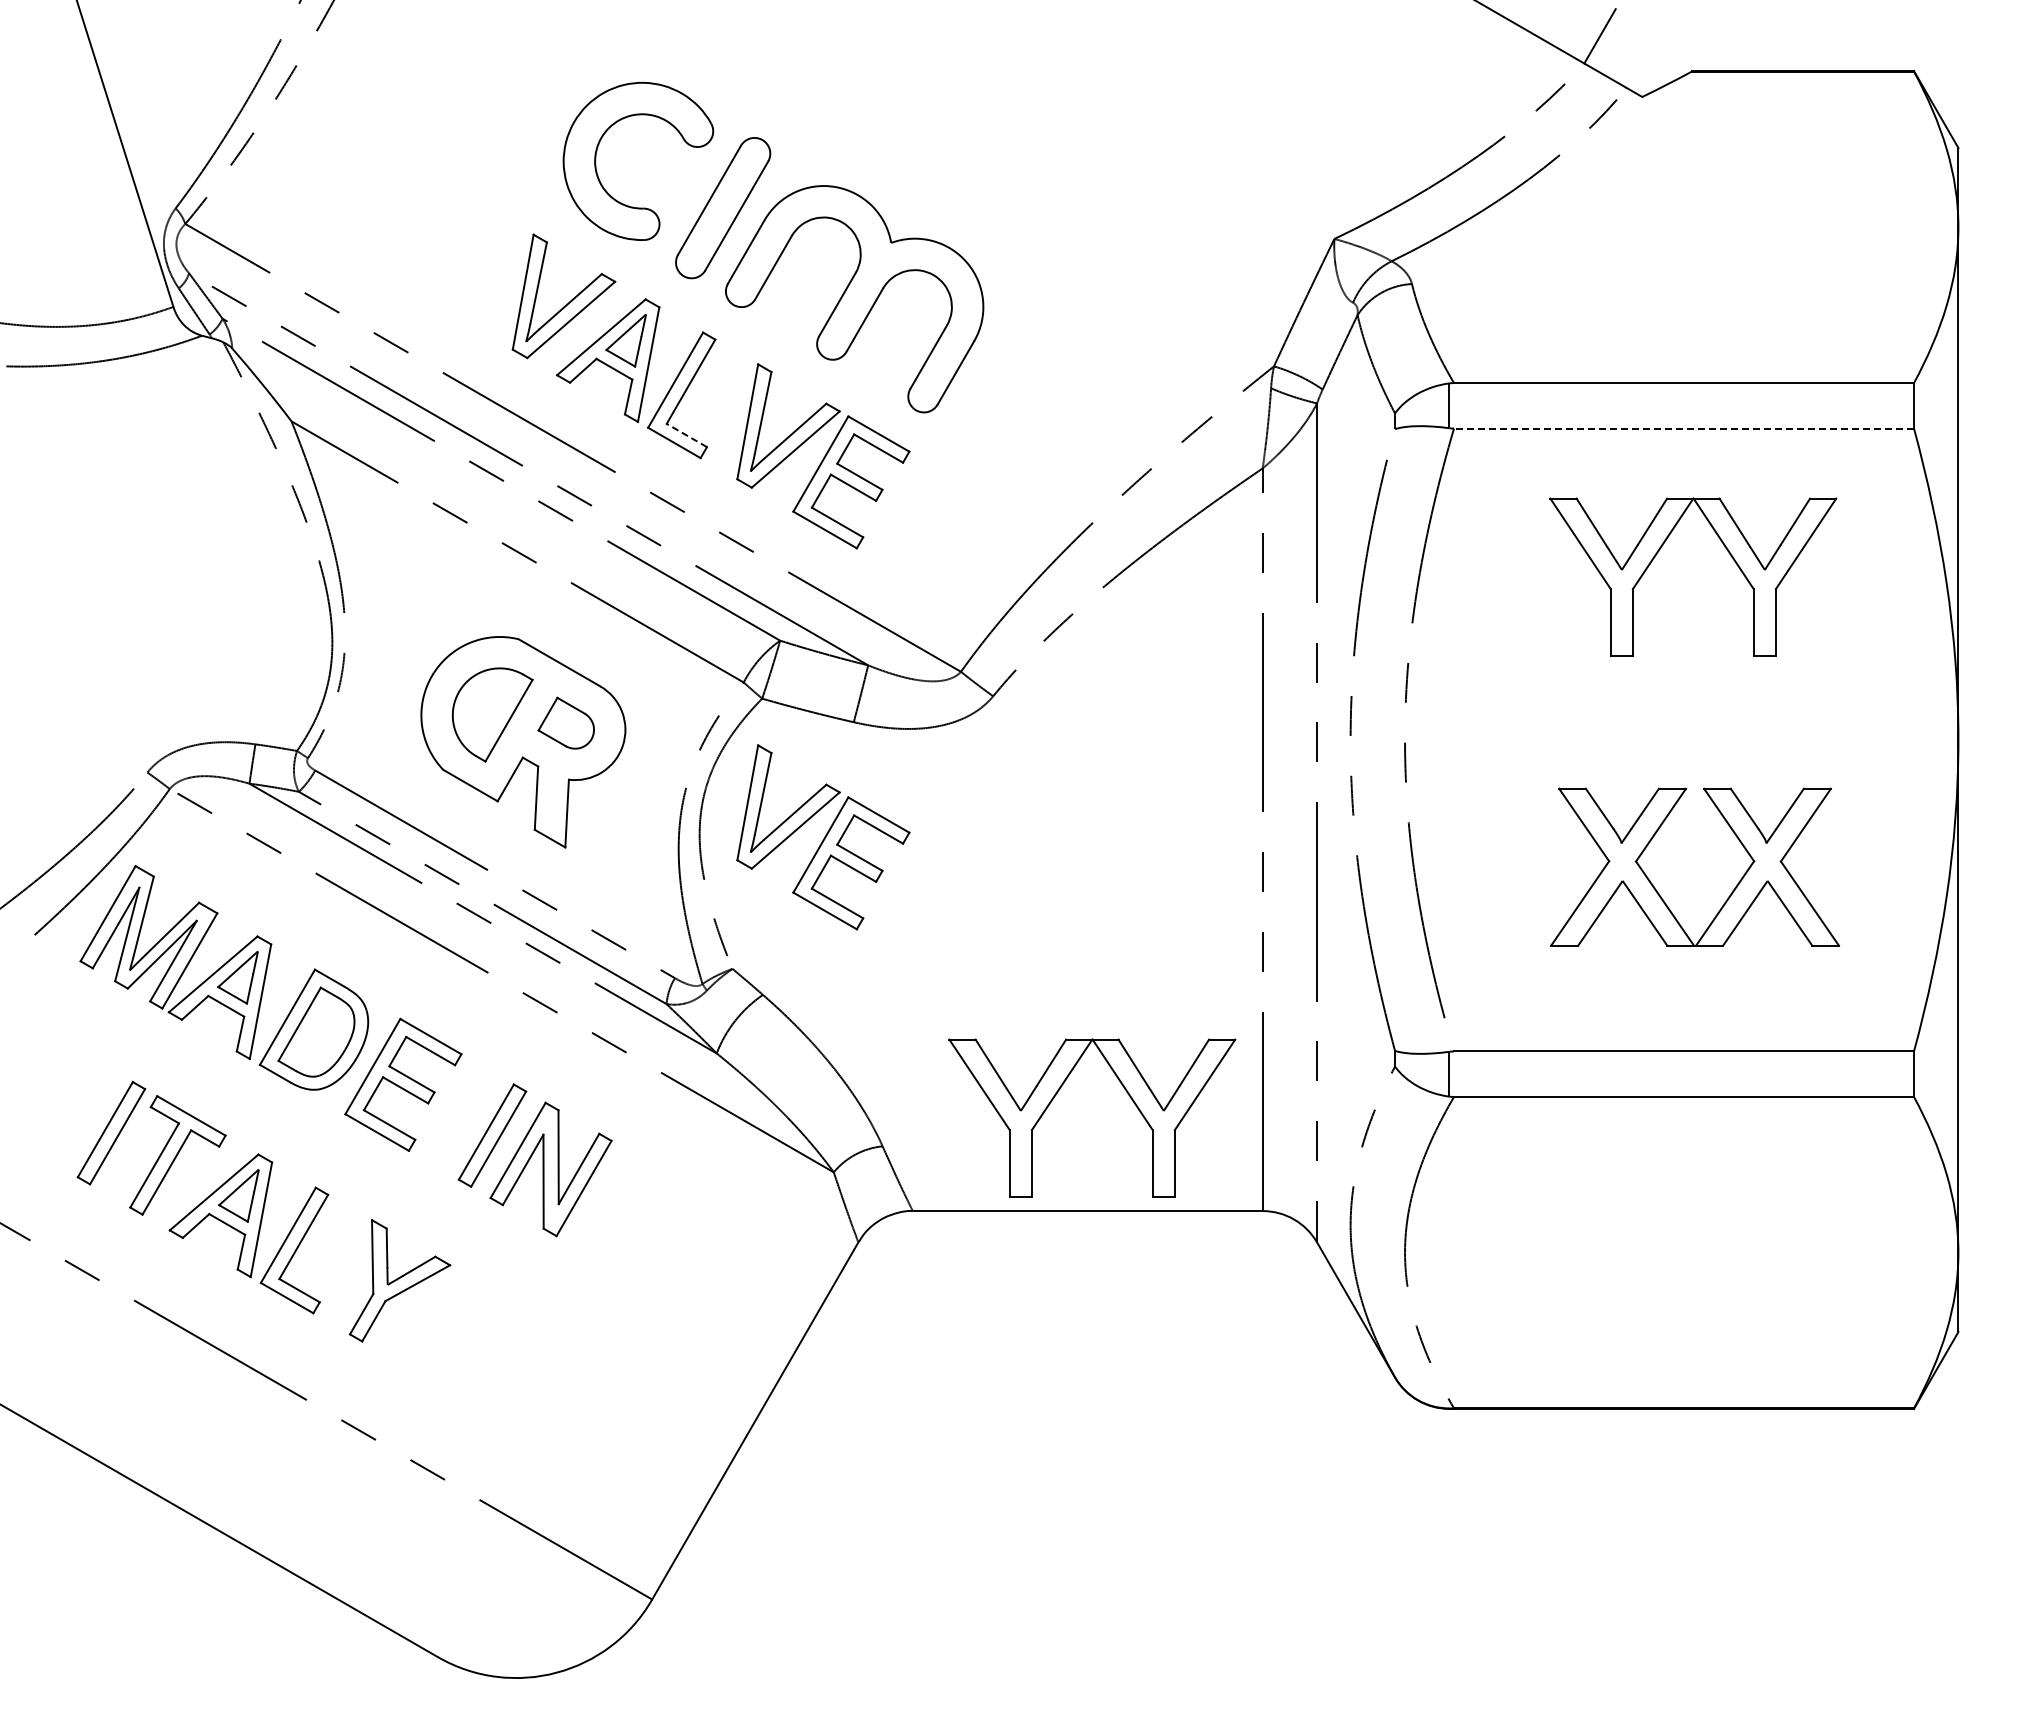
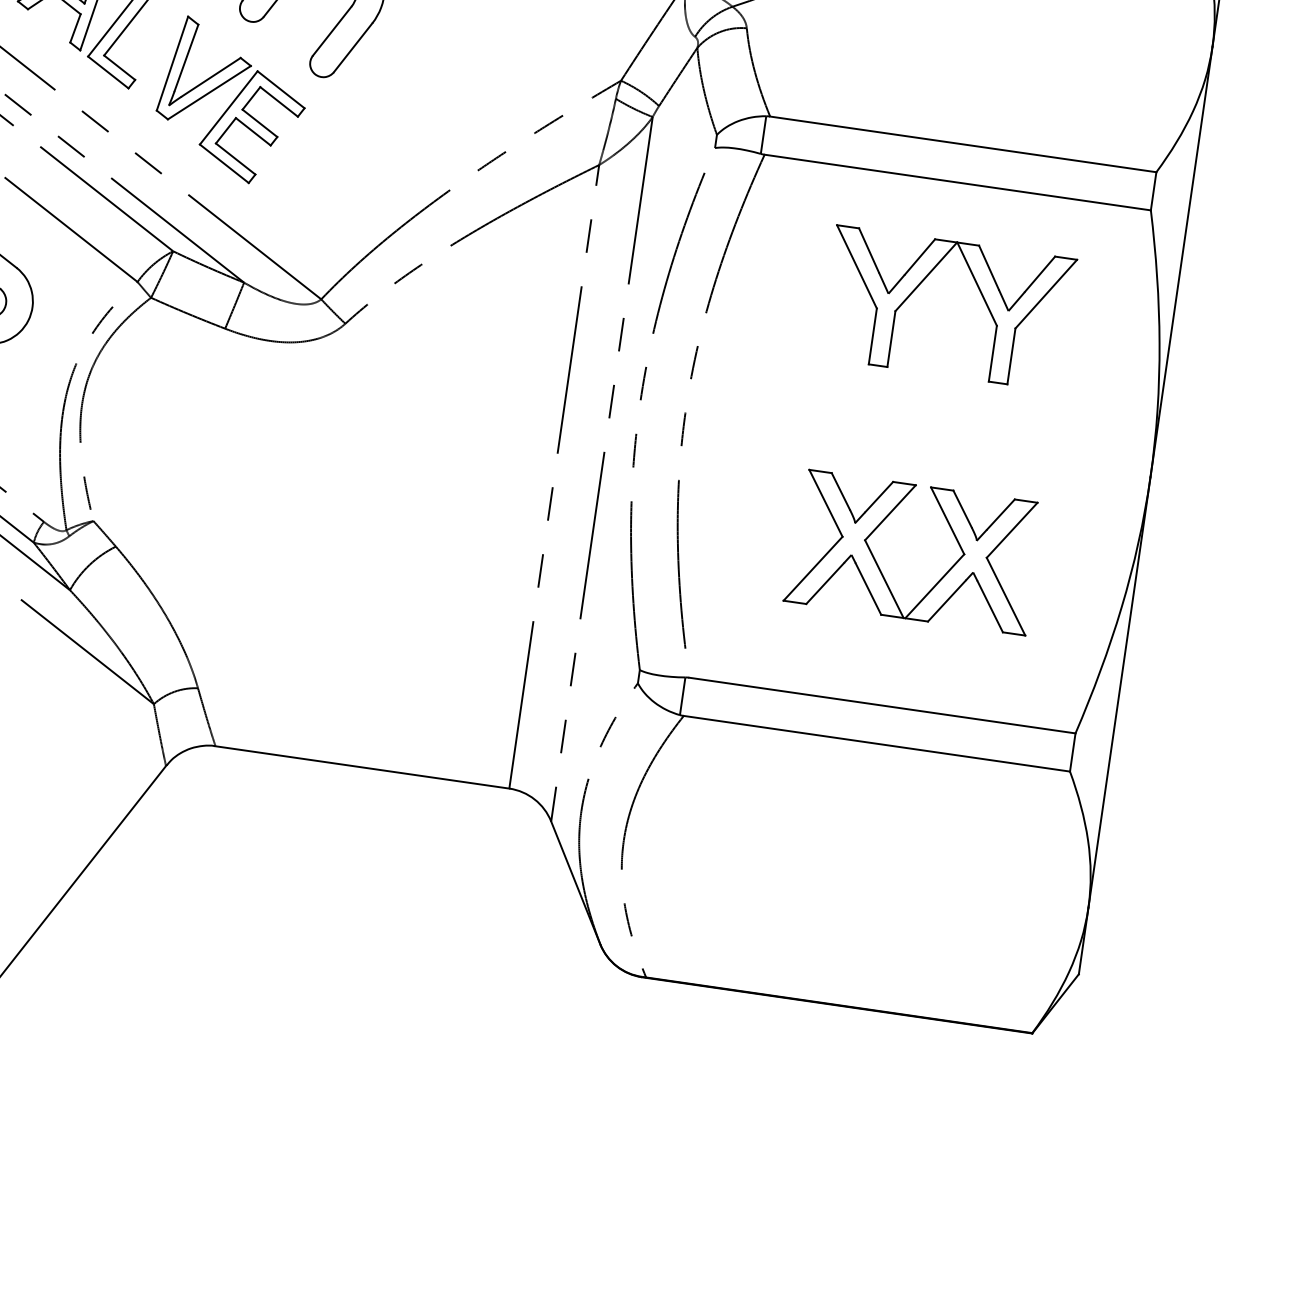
line: (1683, 428) -> (957, 182), dashed -> solid
line: (686, 435) -> (119, 67), dashed -> solid
part: (823, 837) -> (185, 421), removed
part: (1056, 1095) -> (350, 666), removed

